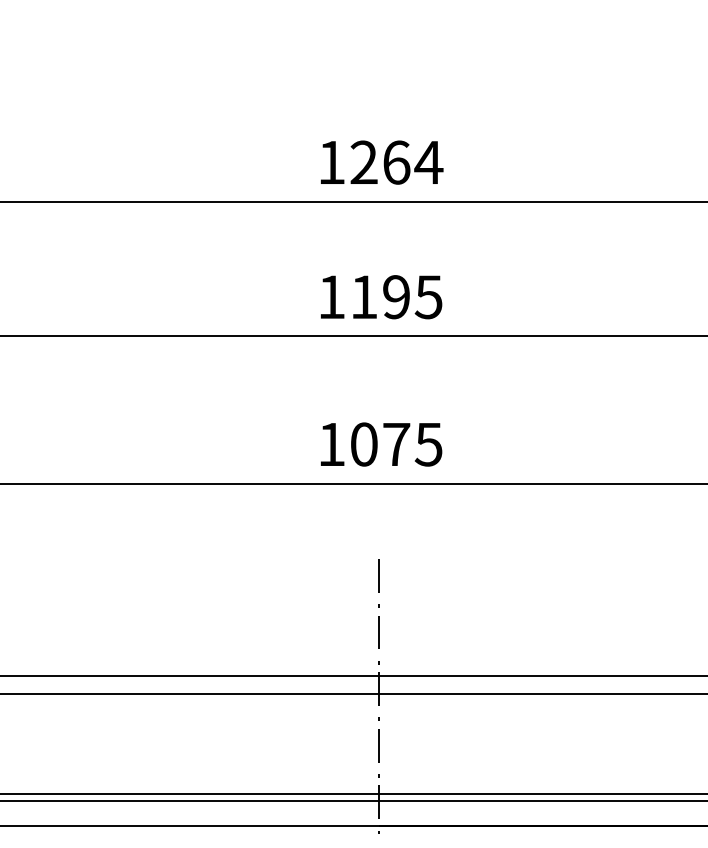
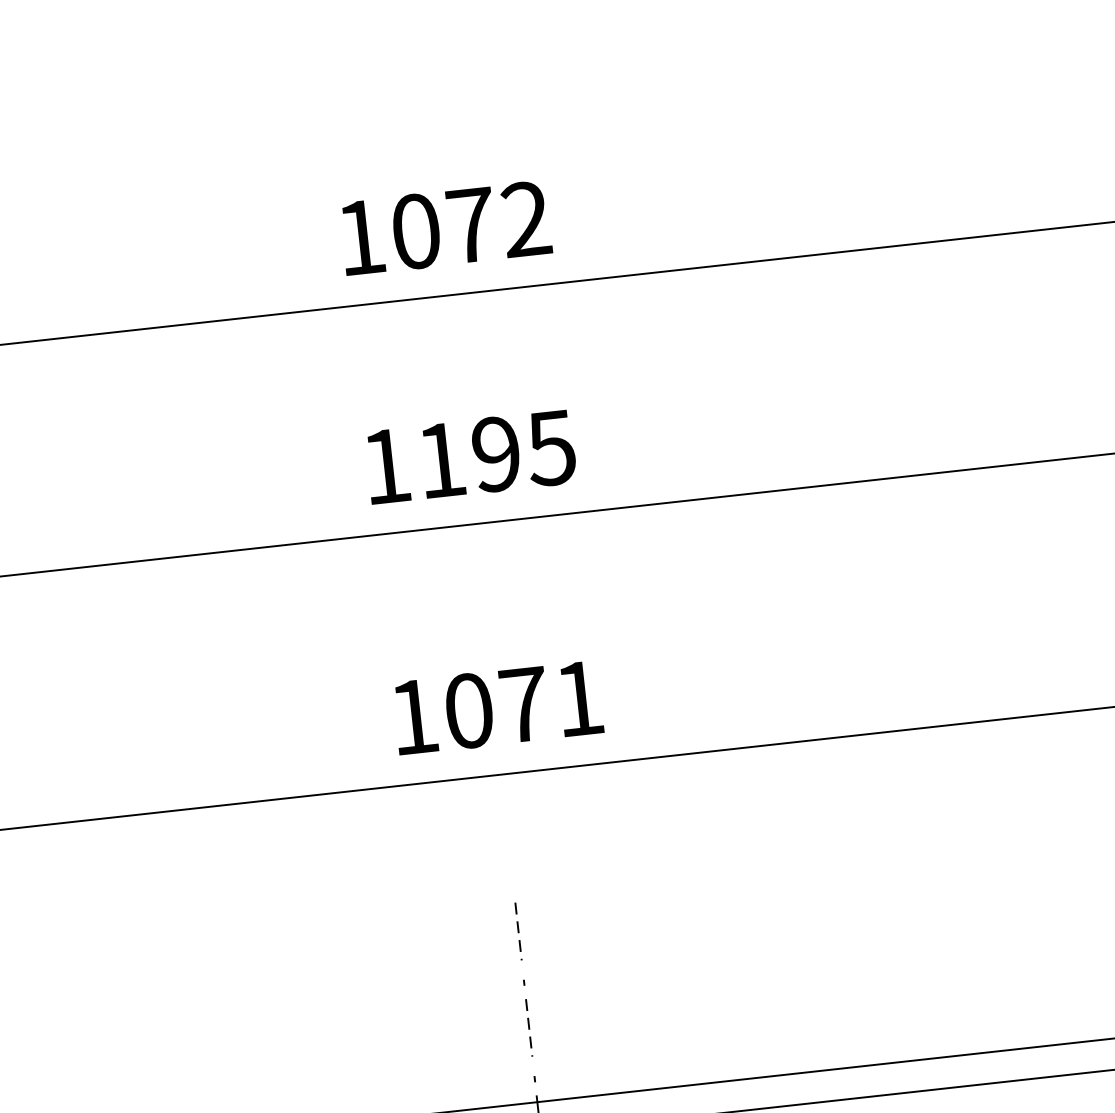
text: (396, 162) -> (471, 225), 1264 -> 1072
text: (428, 444) -> (578, 698), 1075 -> 1071
line: (378, 575) -> (518, 930), solid -> dashed
line: (378, 632) -> (528, 1027), solid -> dashed

